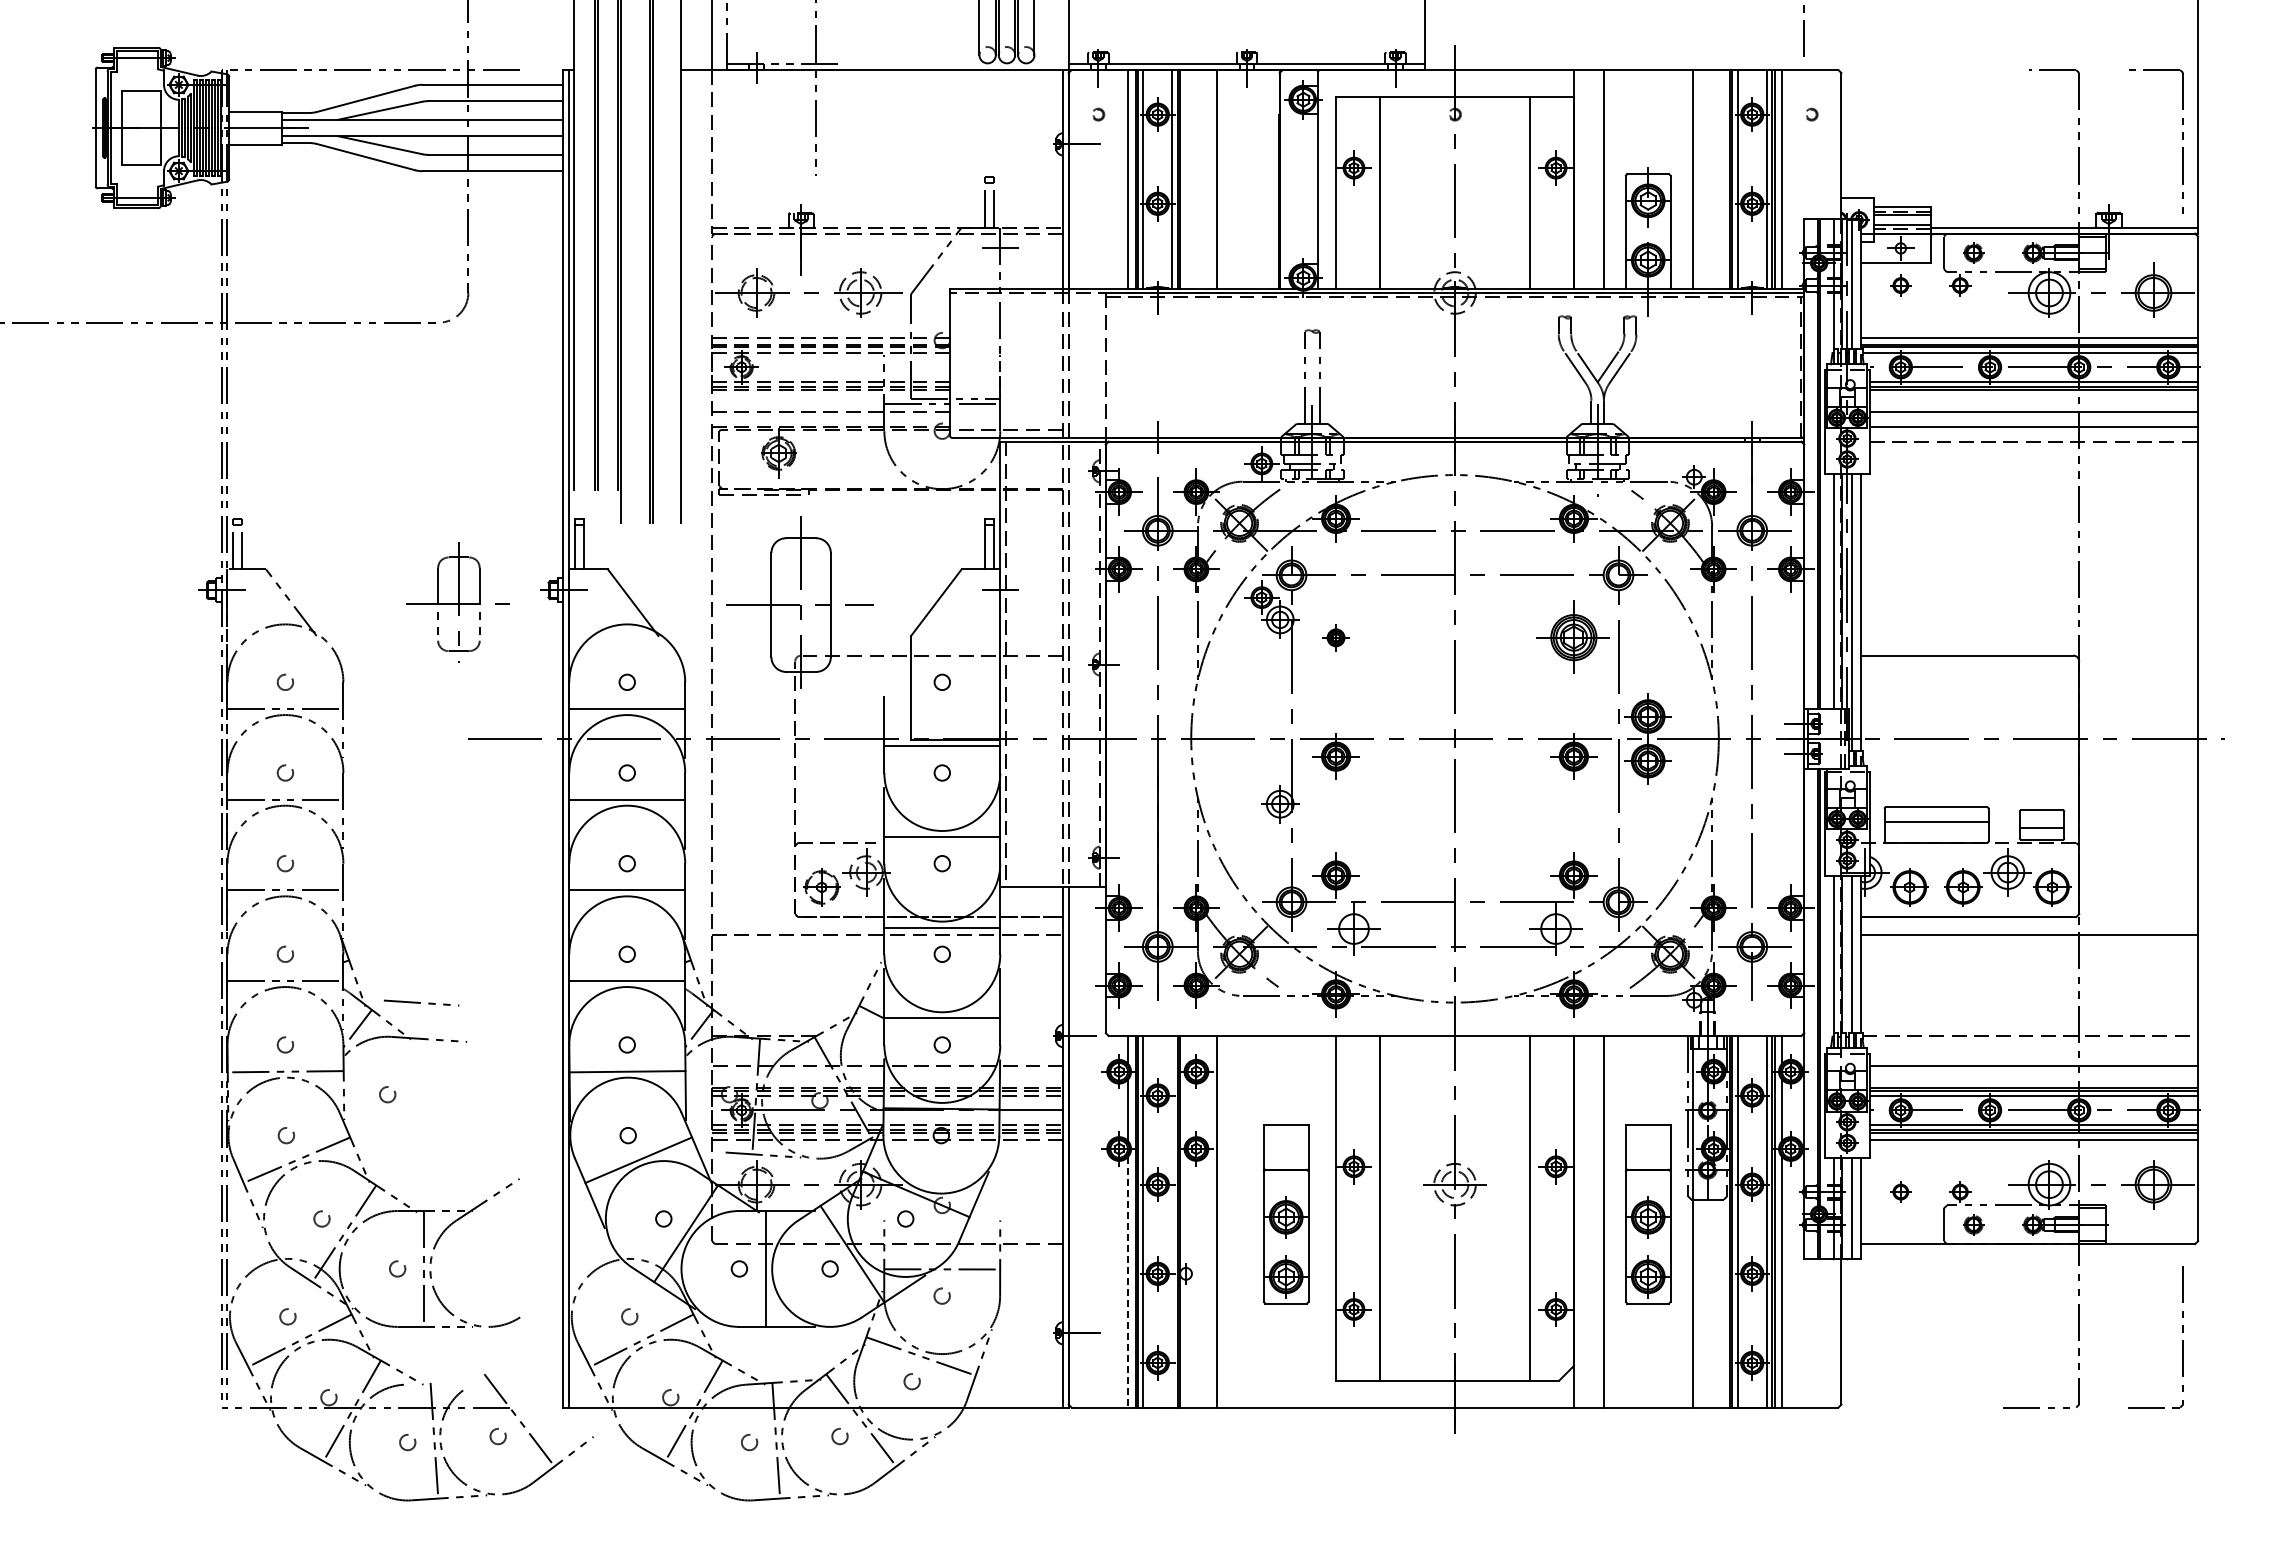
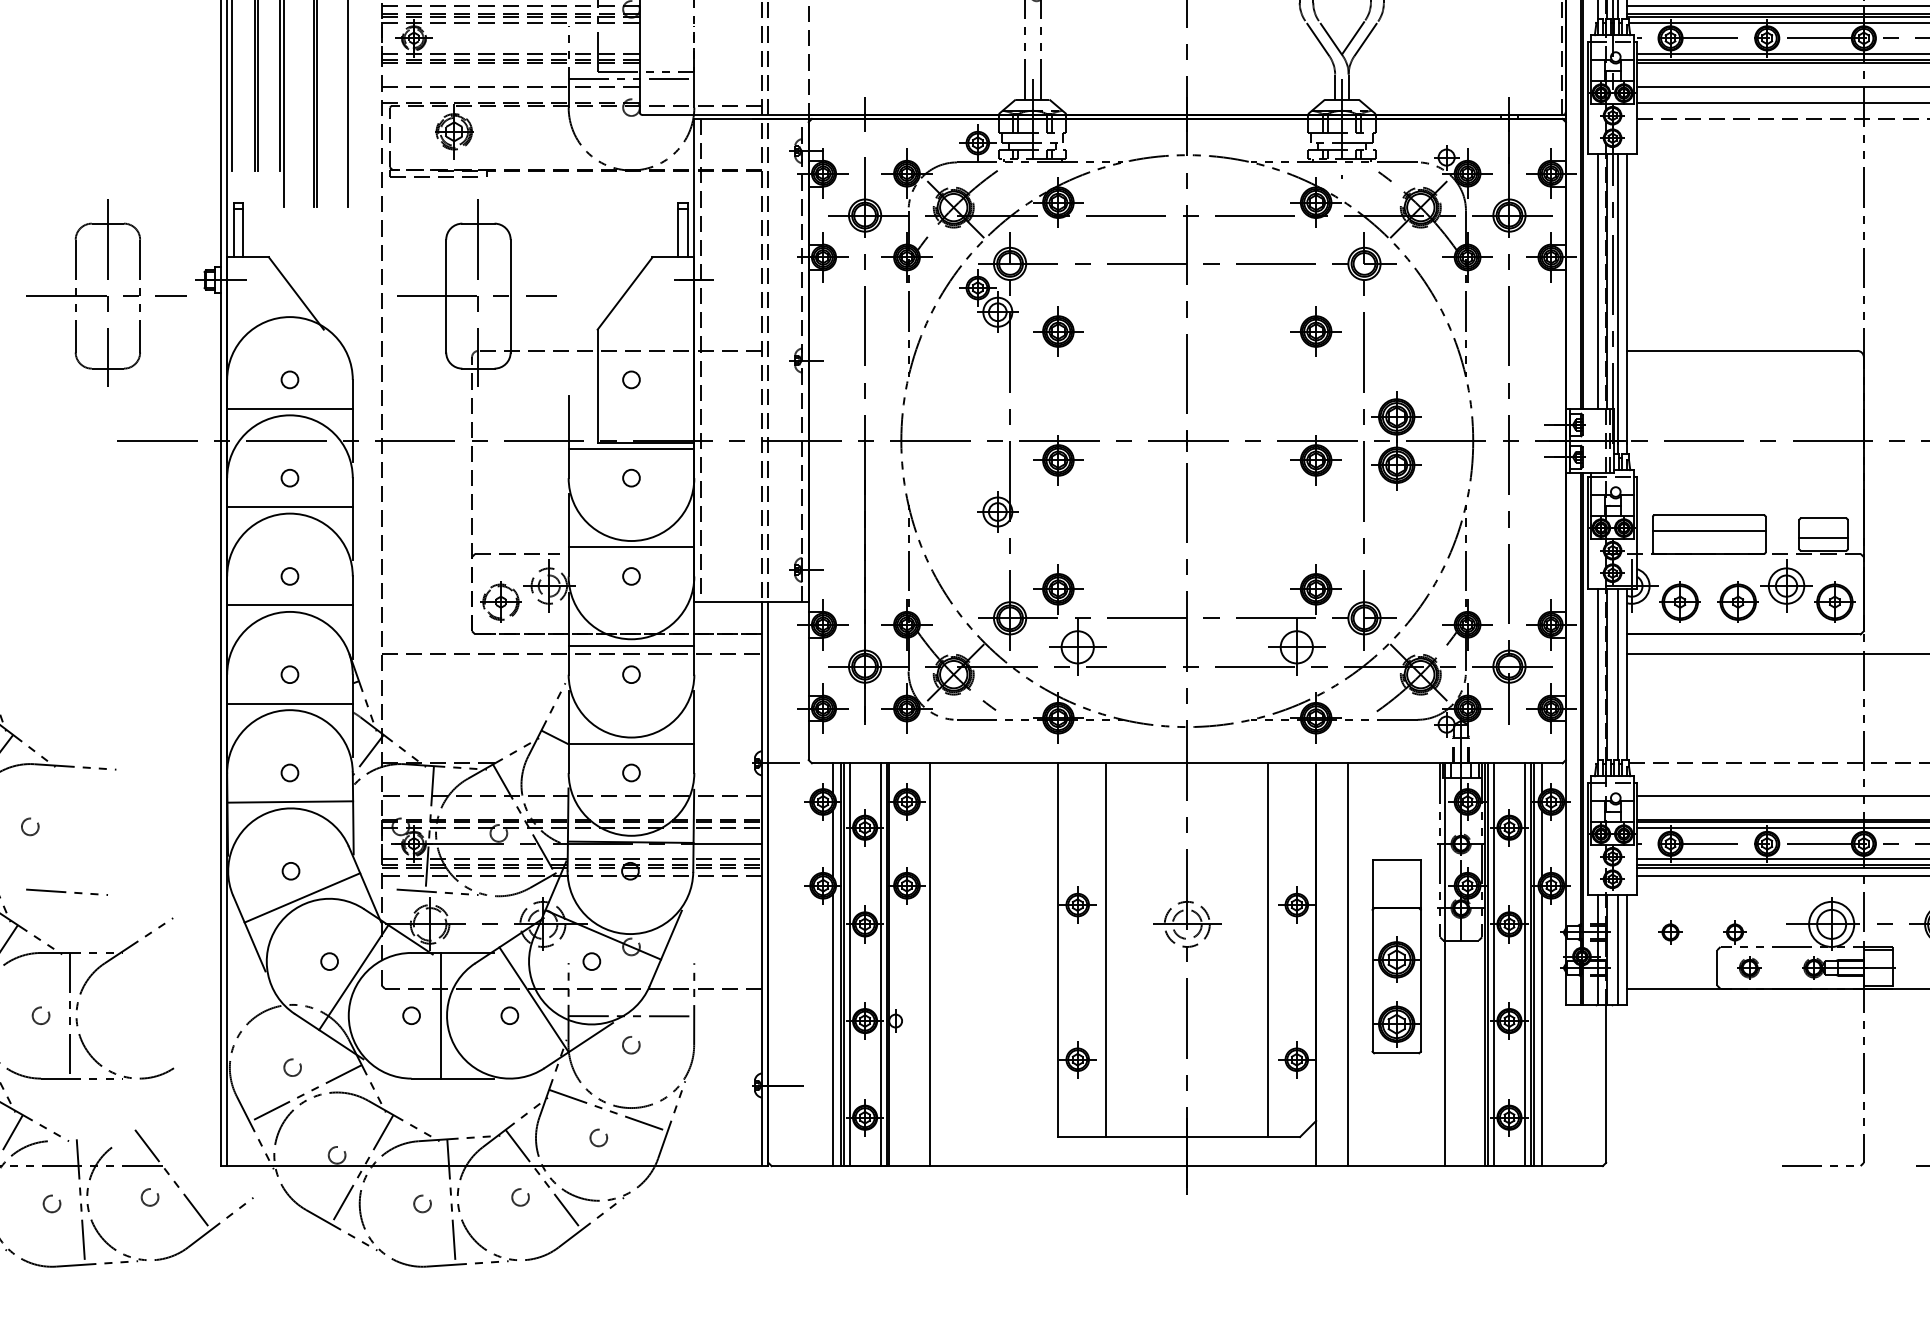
part: (457, 602) -> (105, 293), size x1.43
part: (1335, 637) -> (1057, 331), size x1.67
part: (1573, 637) -> (1315, 331), size x0.62
line: (420, 1002) -> (65, 891), moved
part: (1285, 1214) -> (1003, 956), removed
line: (1172, 1221) -> (881, 964), added
line: (1128, 1282) -> (833, 1030), dashed -> solid

